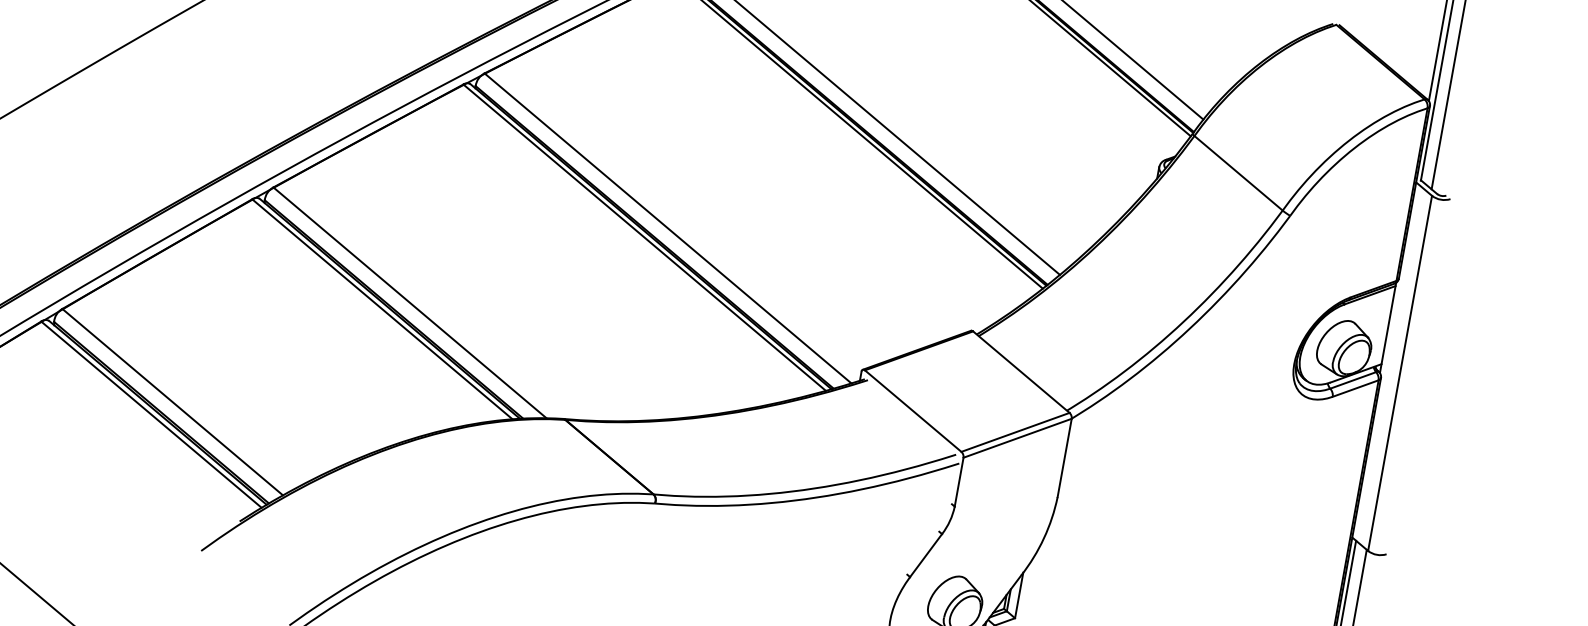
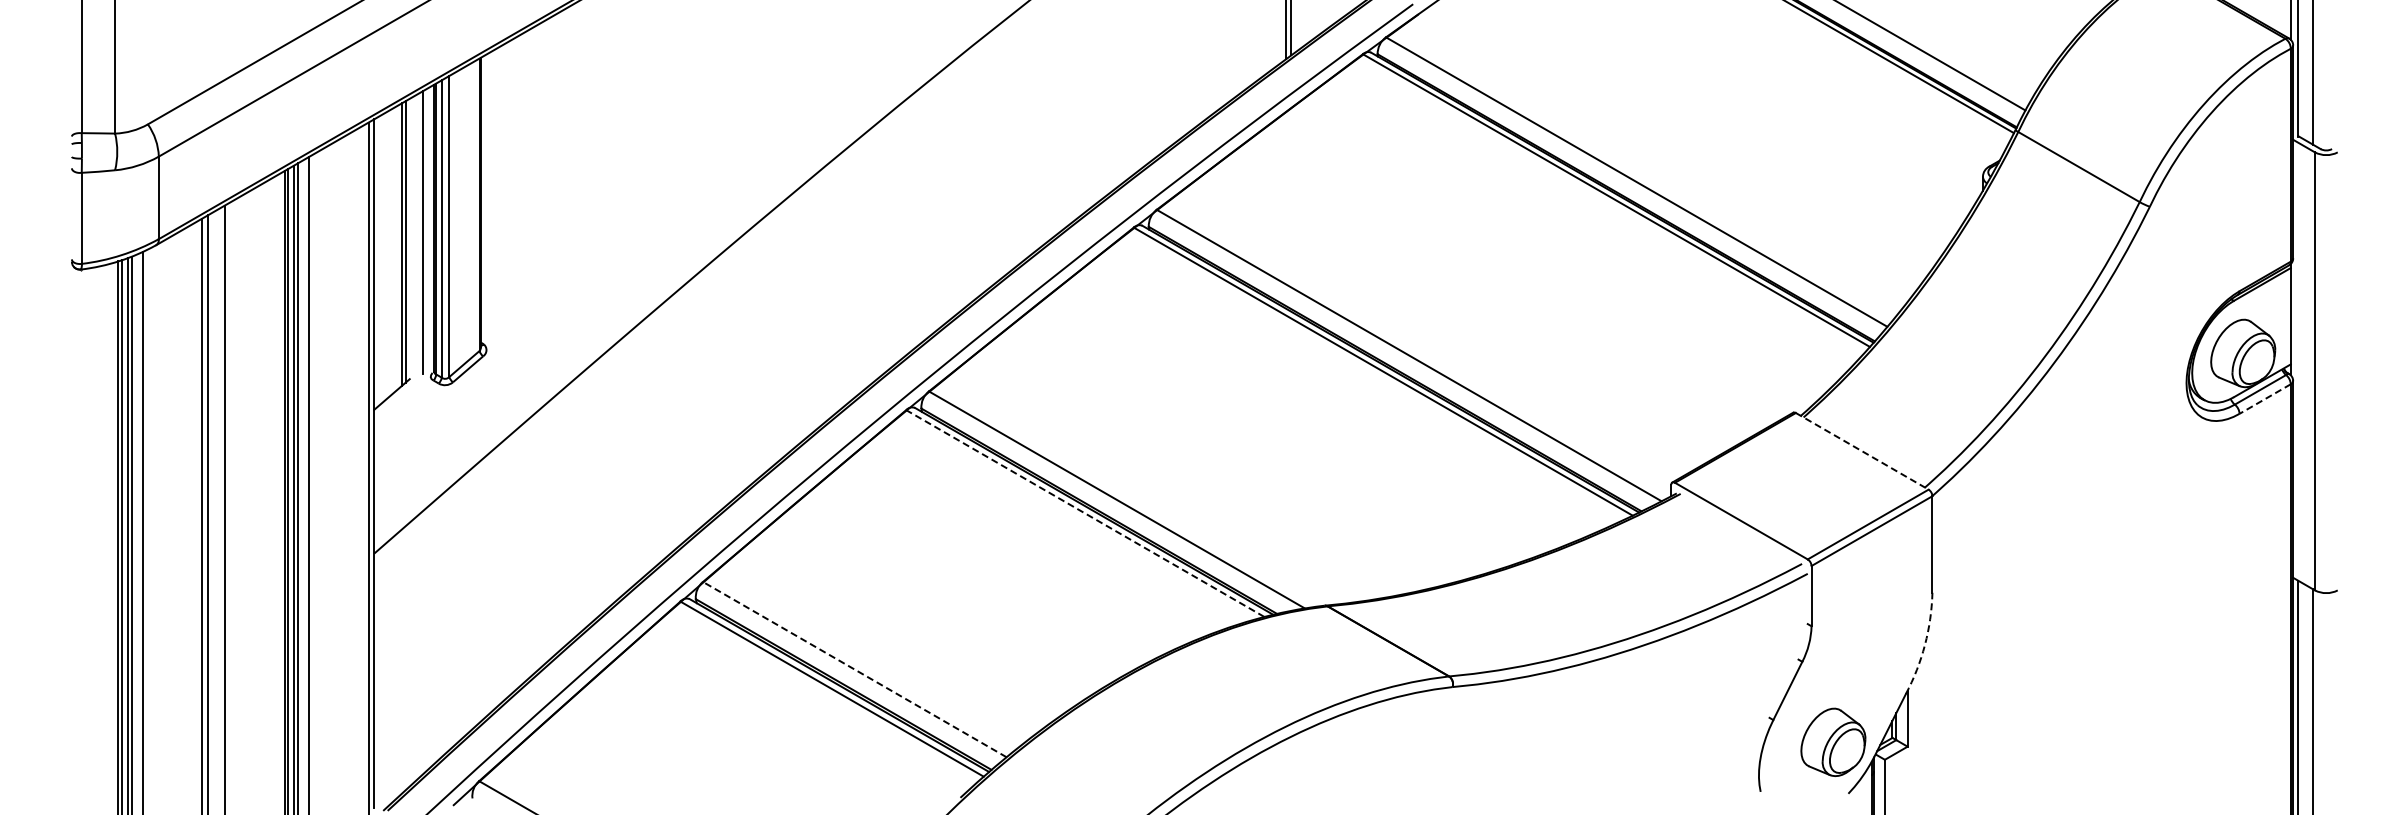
line: (382, 309) -> (1085, 513), solid -> dashed
line: (1021, 372) -> (1862, 451), solid -> dashed
line: (1355, 388) -> (2265, 399), solid -> dashed
line: (172, 402) -> (854, 669), solid -> dashed
arc: (1043, 537) -> (1924, 644), solid -> dashed

